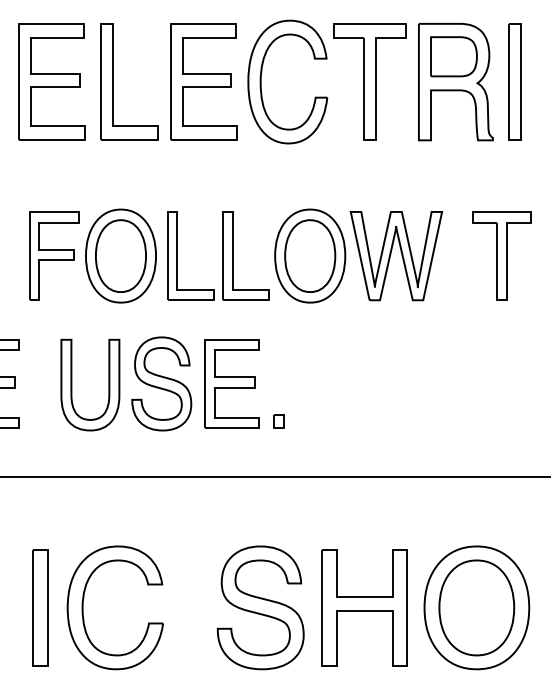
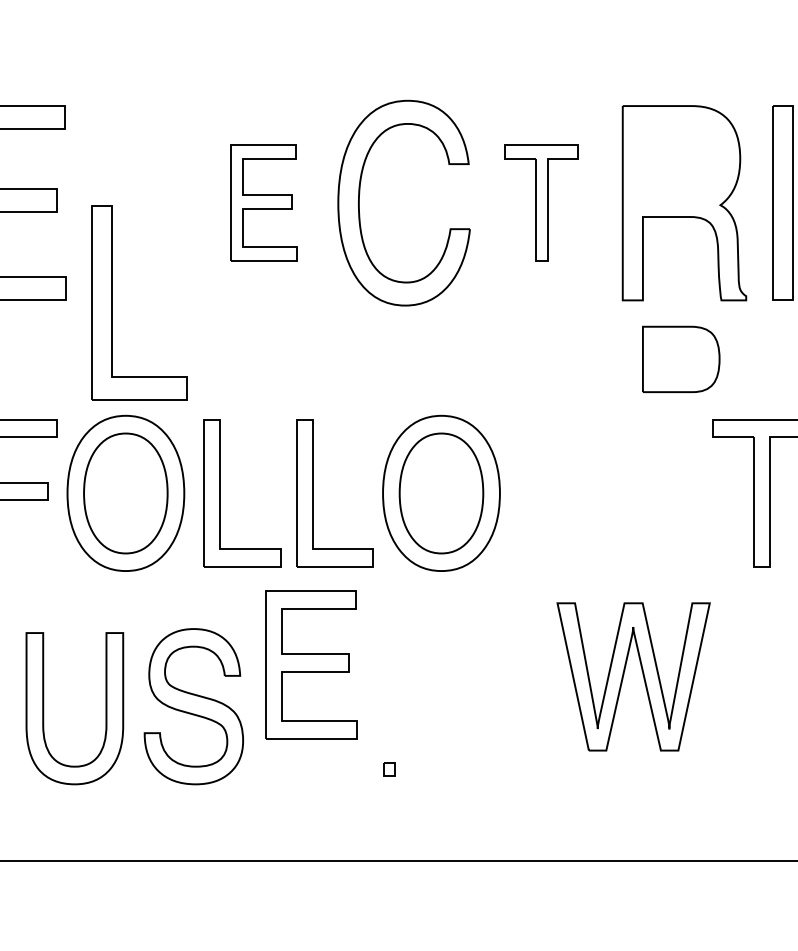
part: (453, 56) -> (680, 358), moved
part: (113, 81) -> (113, 302), moved
part: (203, 81) -> (263, 202), size x0.6
part: (369, 81) -> (540, 202), size x0.6
part: (396, 256) -> (633, 677), moved
part: (231, 383) -> (310, 664), moved
part: (278, 421) -> (388, 769), size x0.6

